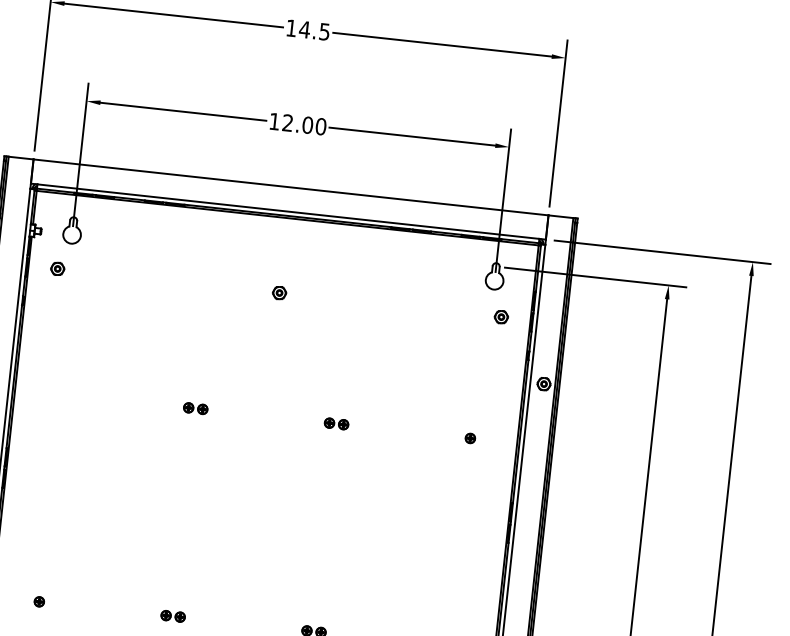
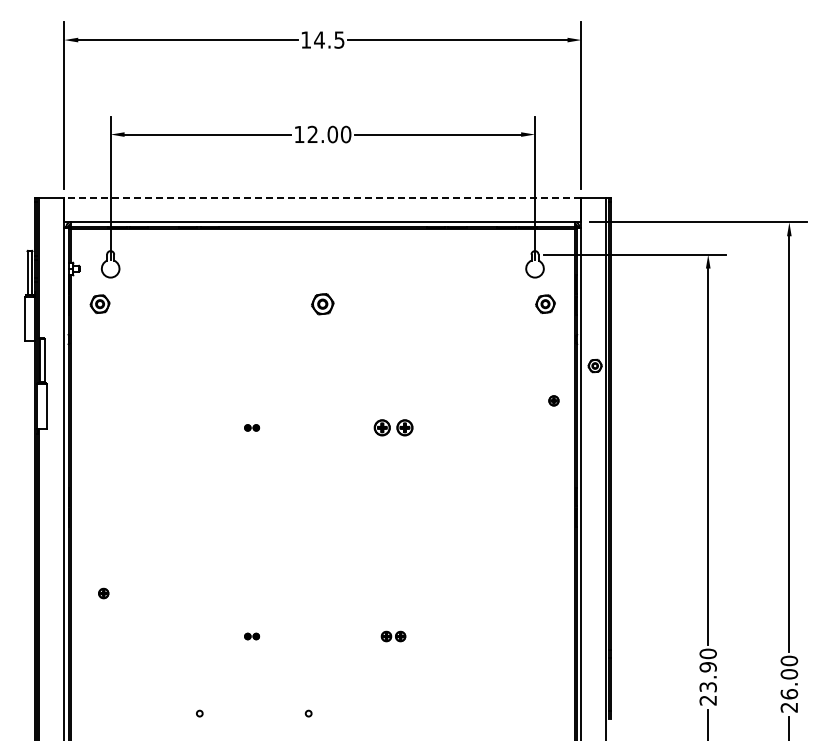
line: (290, 187) -> (322, 198), solid -> dashed
part: (57, 268) -> (99, 303), size x1.4
part: (279, 292) -> (322, 303), size x1.6
part: (501, 316) -> (545, 303), size x1.4
part: (195, 408) -> (251, 427), size x0.6
part: (336, 423) -> (393, 427), size x1.6
part: (469, 438) -> (553, 400), moved
part: (39, 601) -> (103, 593), moved
part: (172, 616) -> (251, 636), size x0.6

